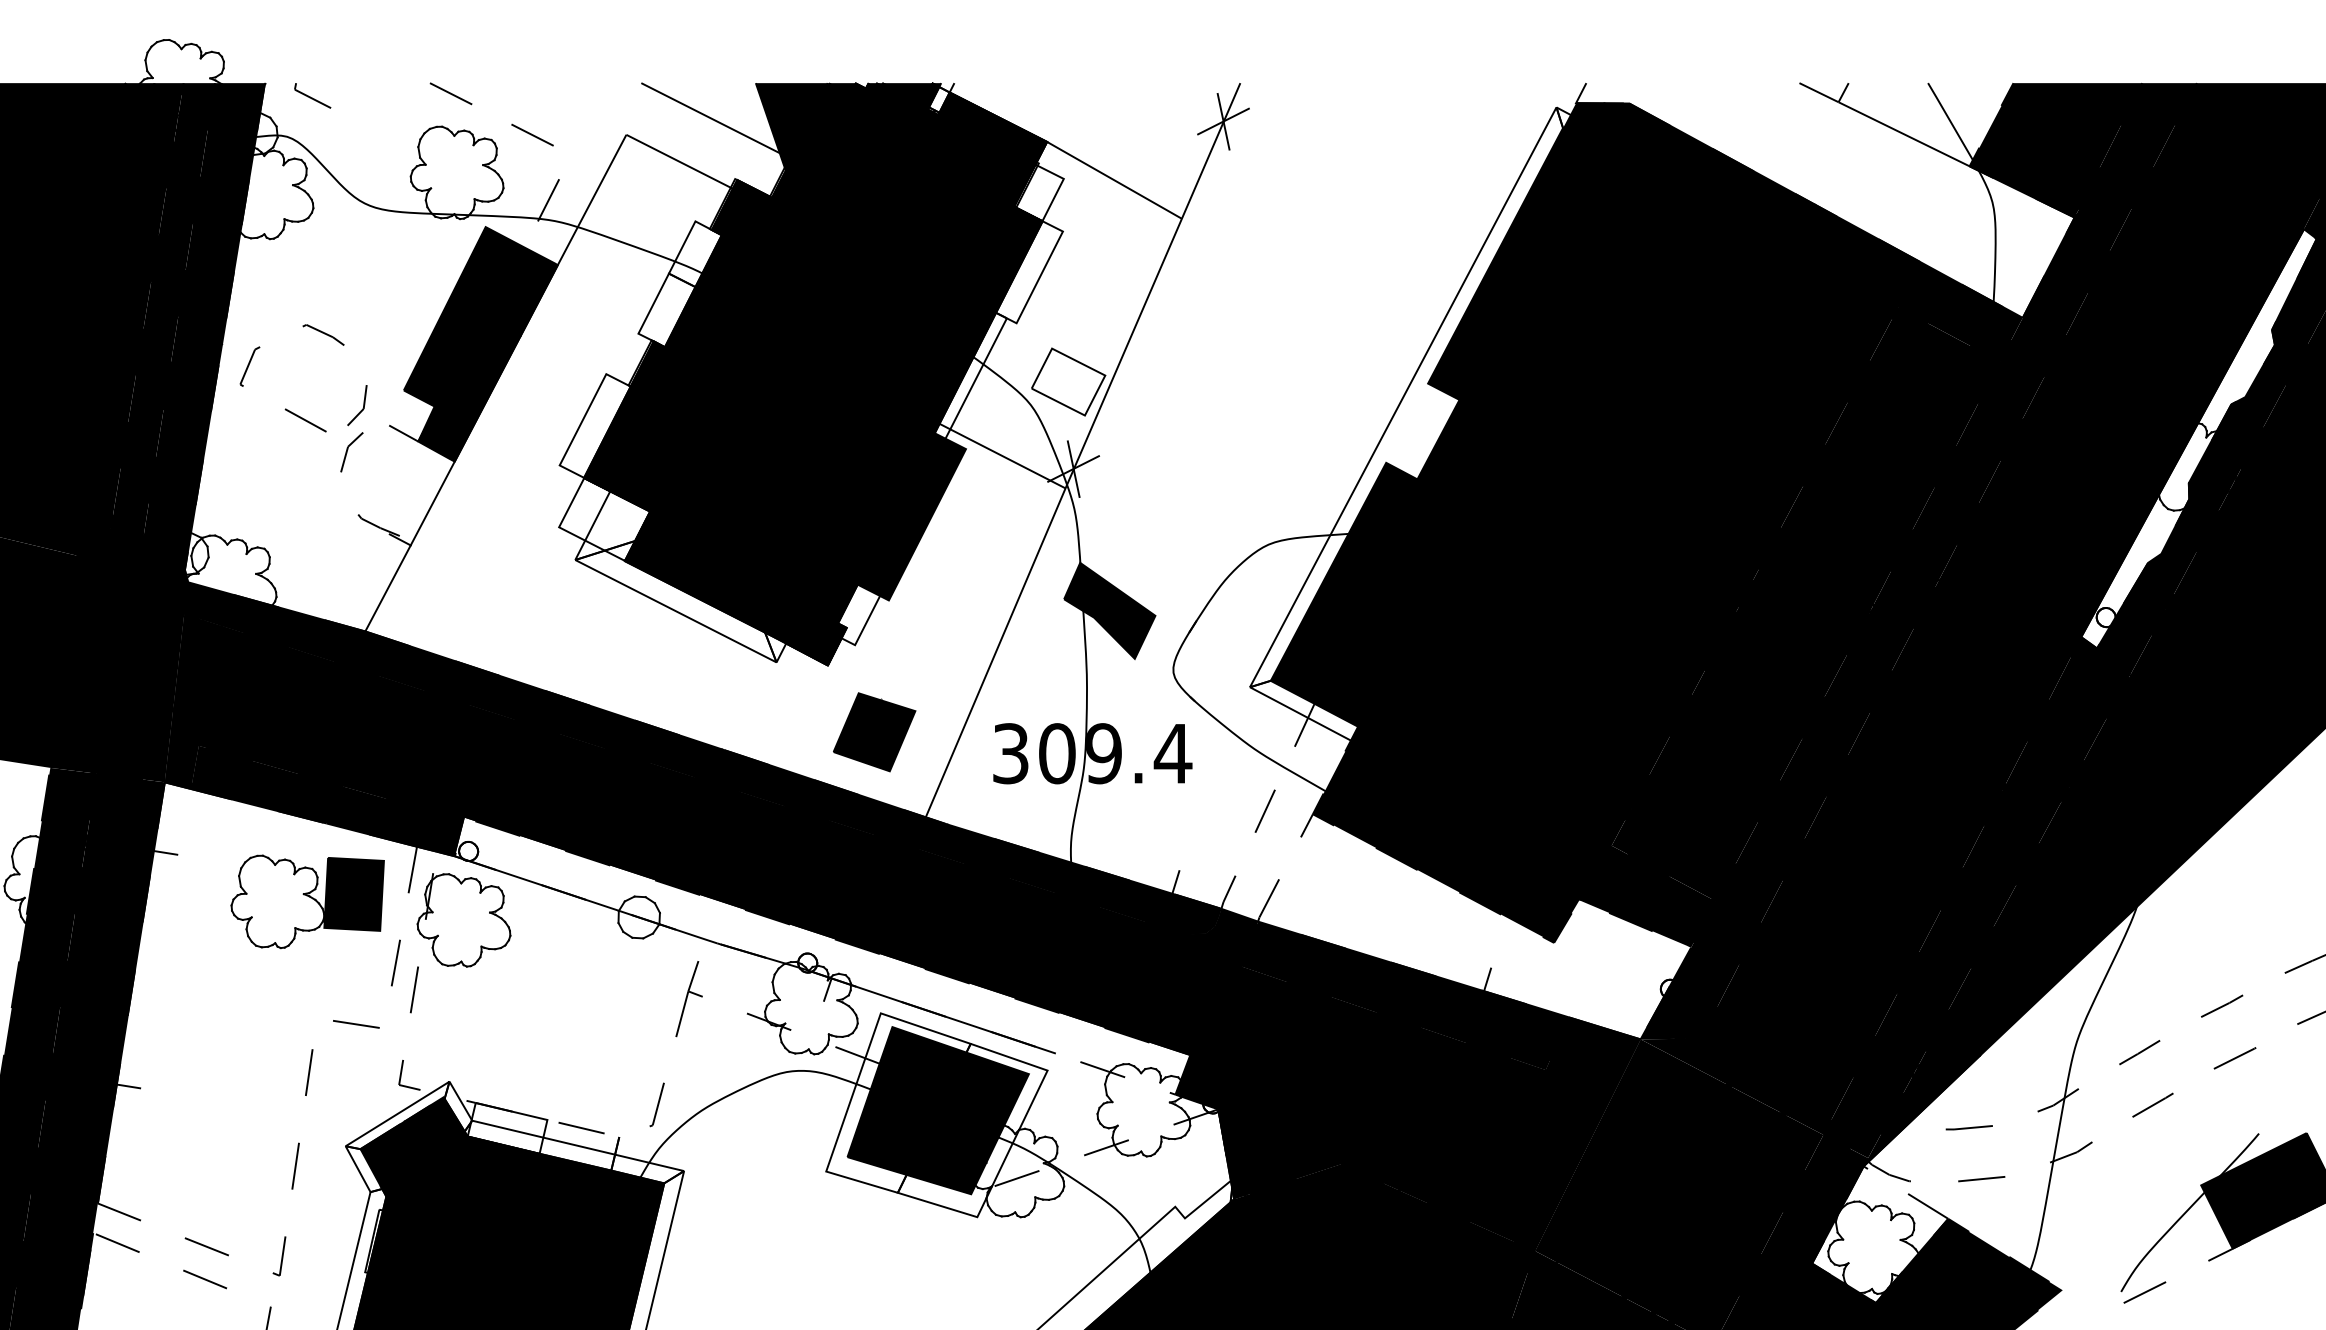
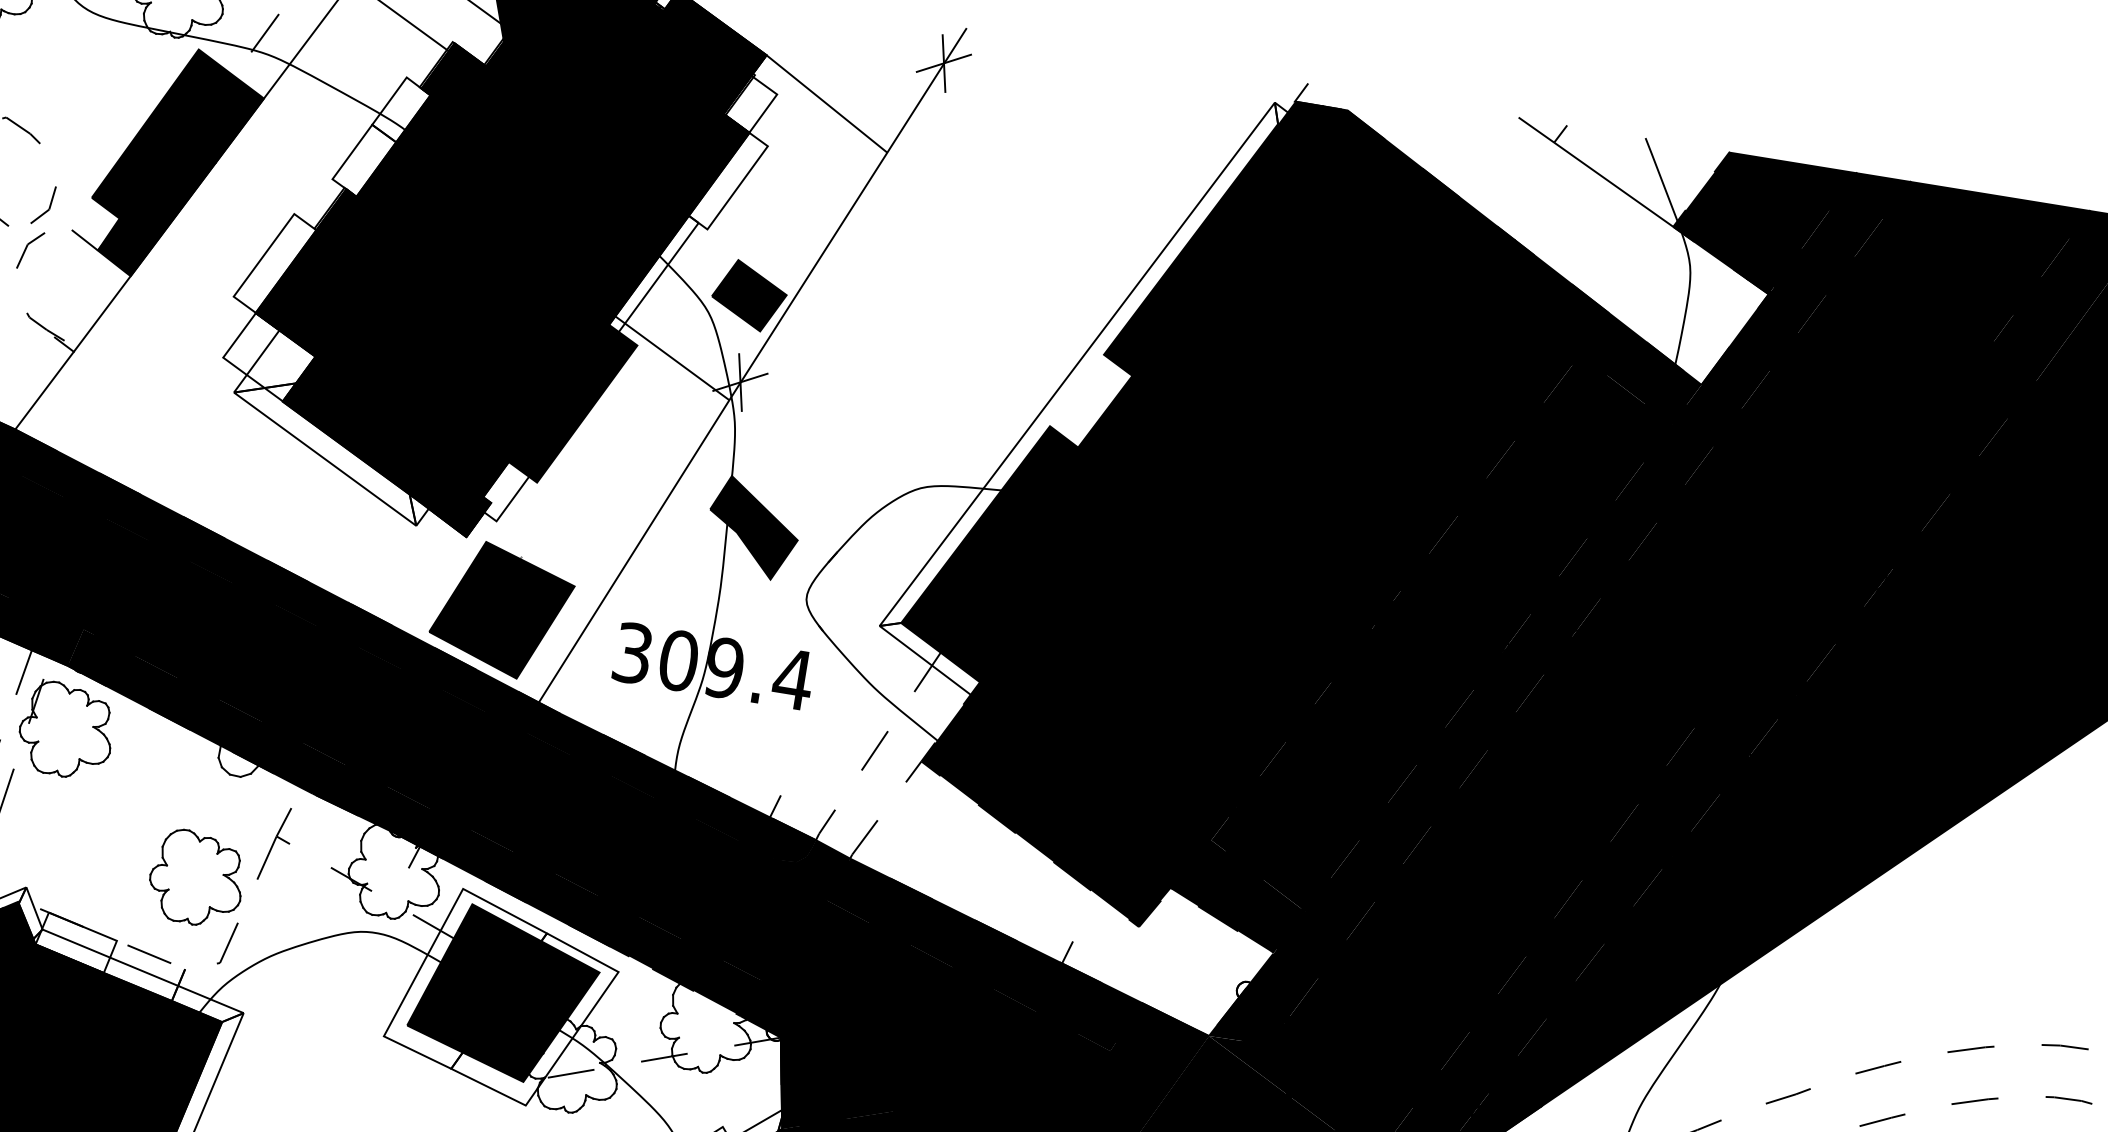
fill: (1068, 381) -> (749, 295), added
fill: (2198, 438) -> (1855, 532), added
part: (874, 732) -> (501, 610), size x1.67
fill: (822, 955) -> (414, 822), added
part: (616, 1045) -> (197, 878), added

